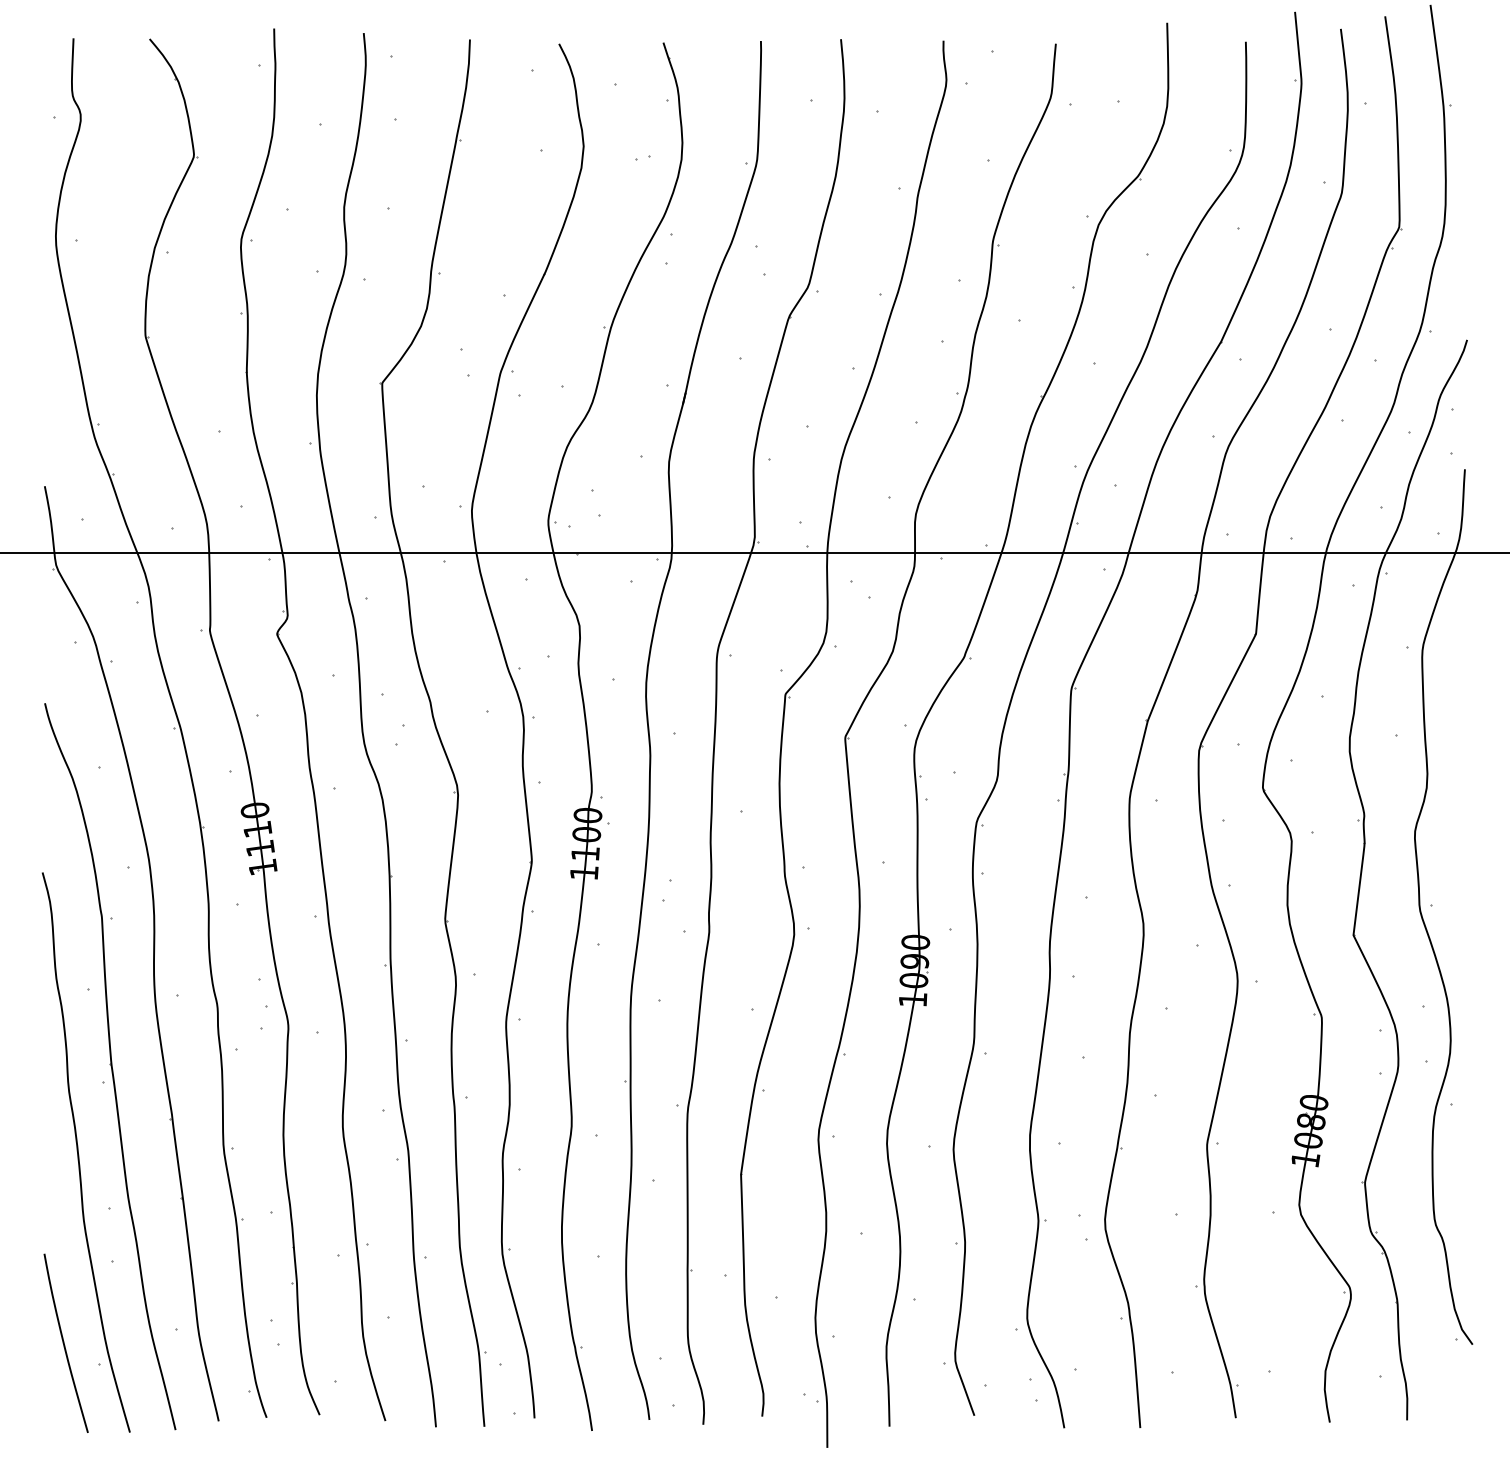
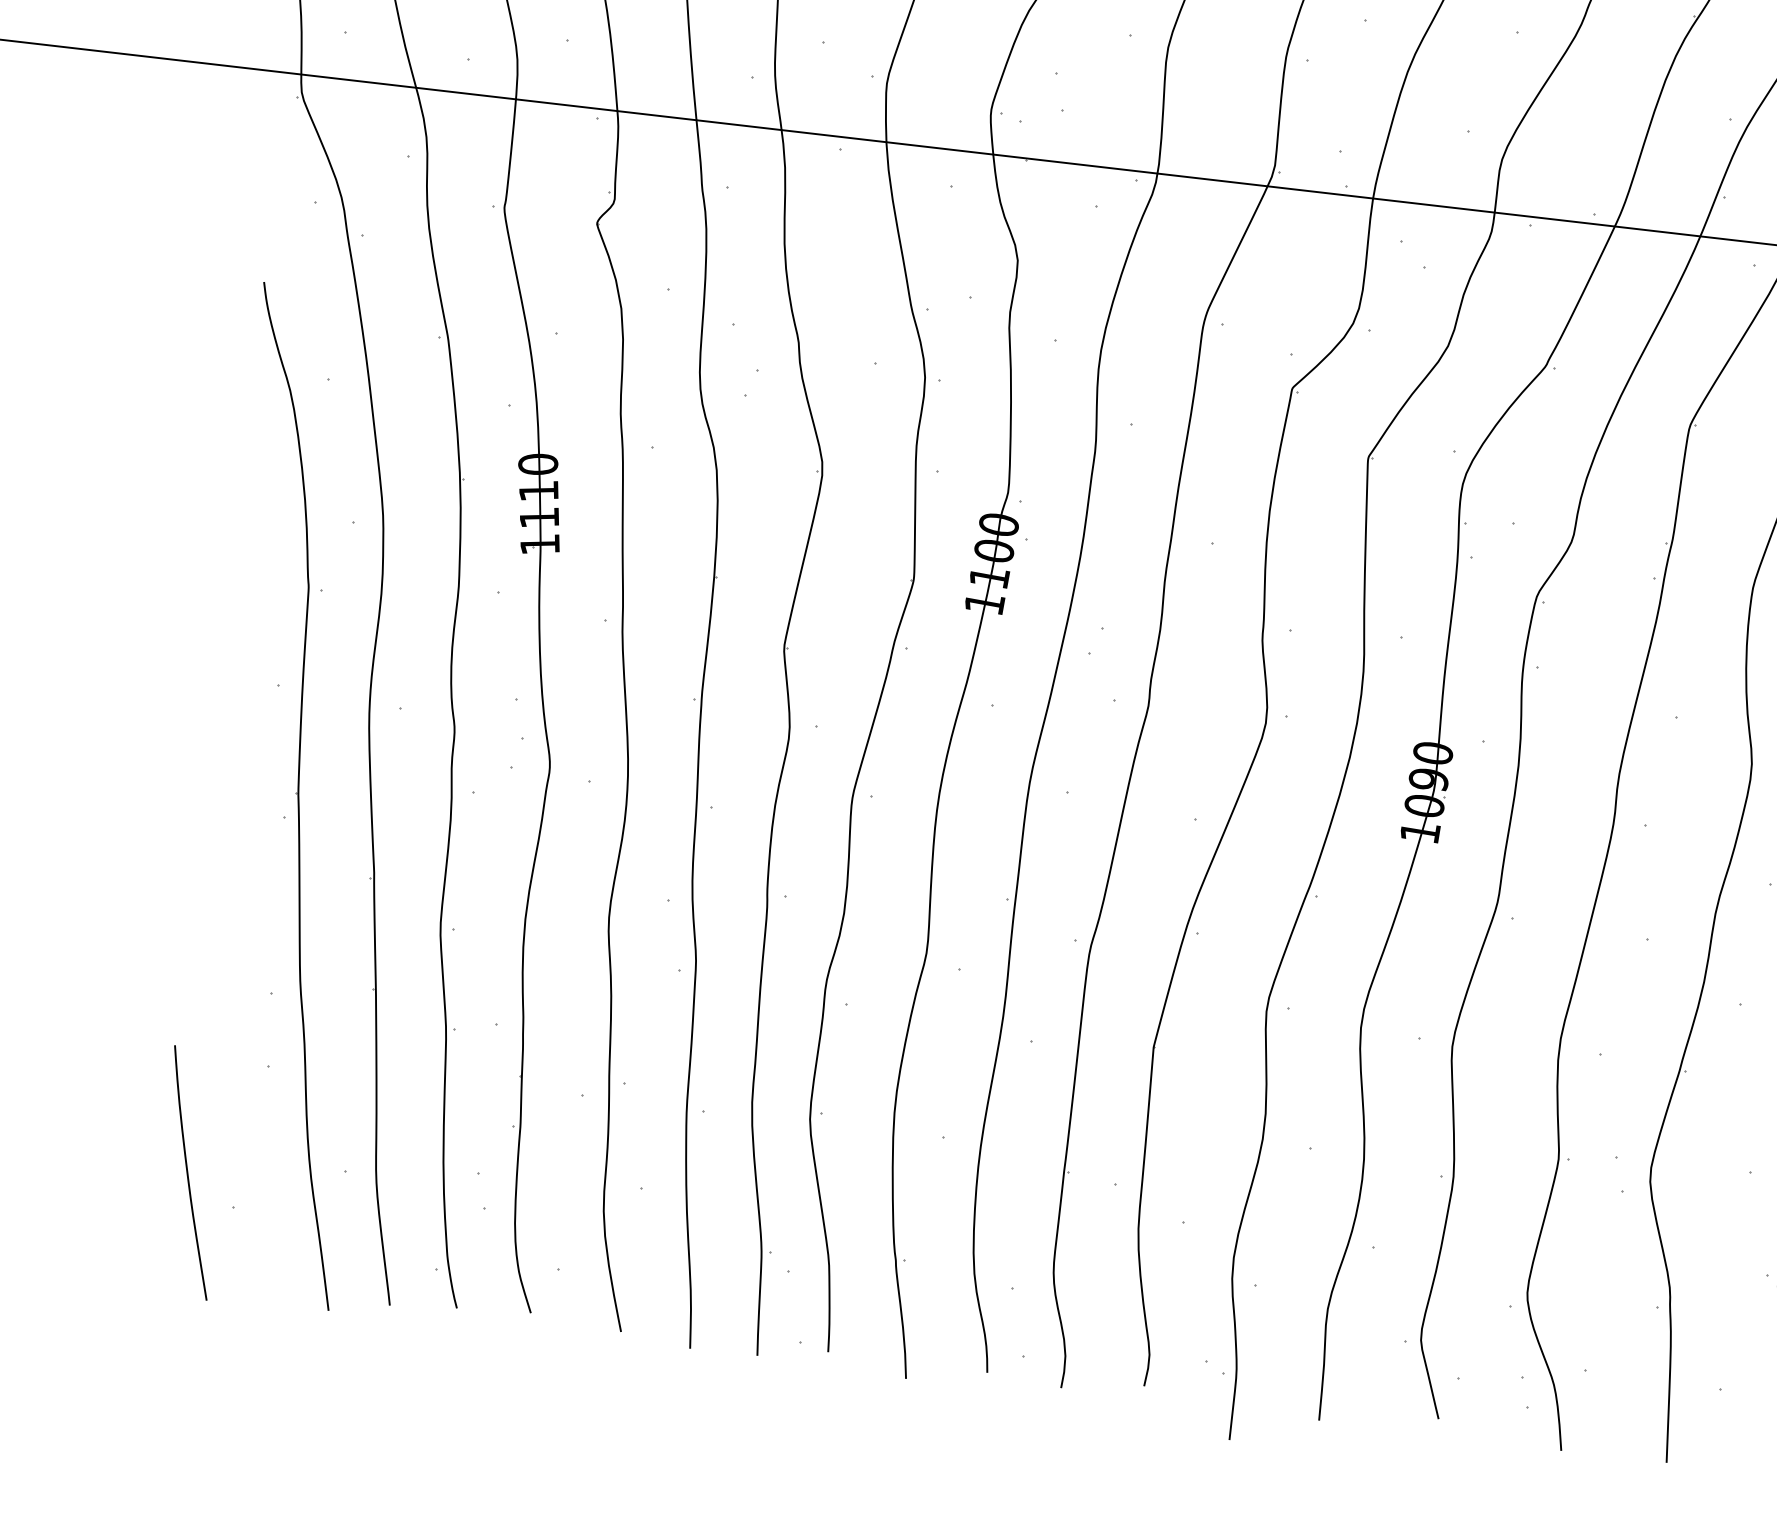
curve: (79, 1155) -> (239, 914), removed

